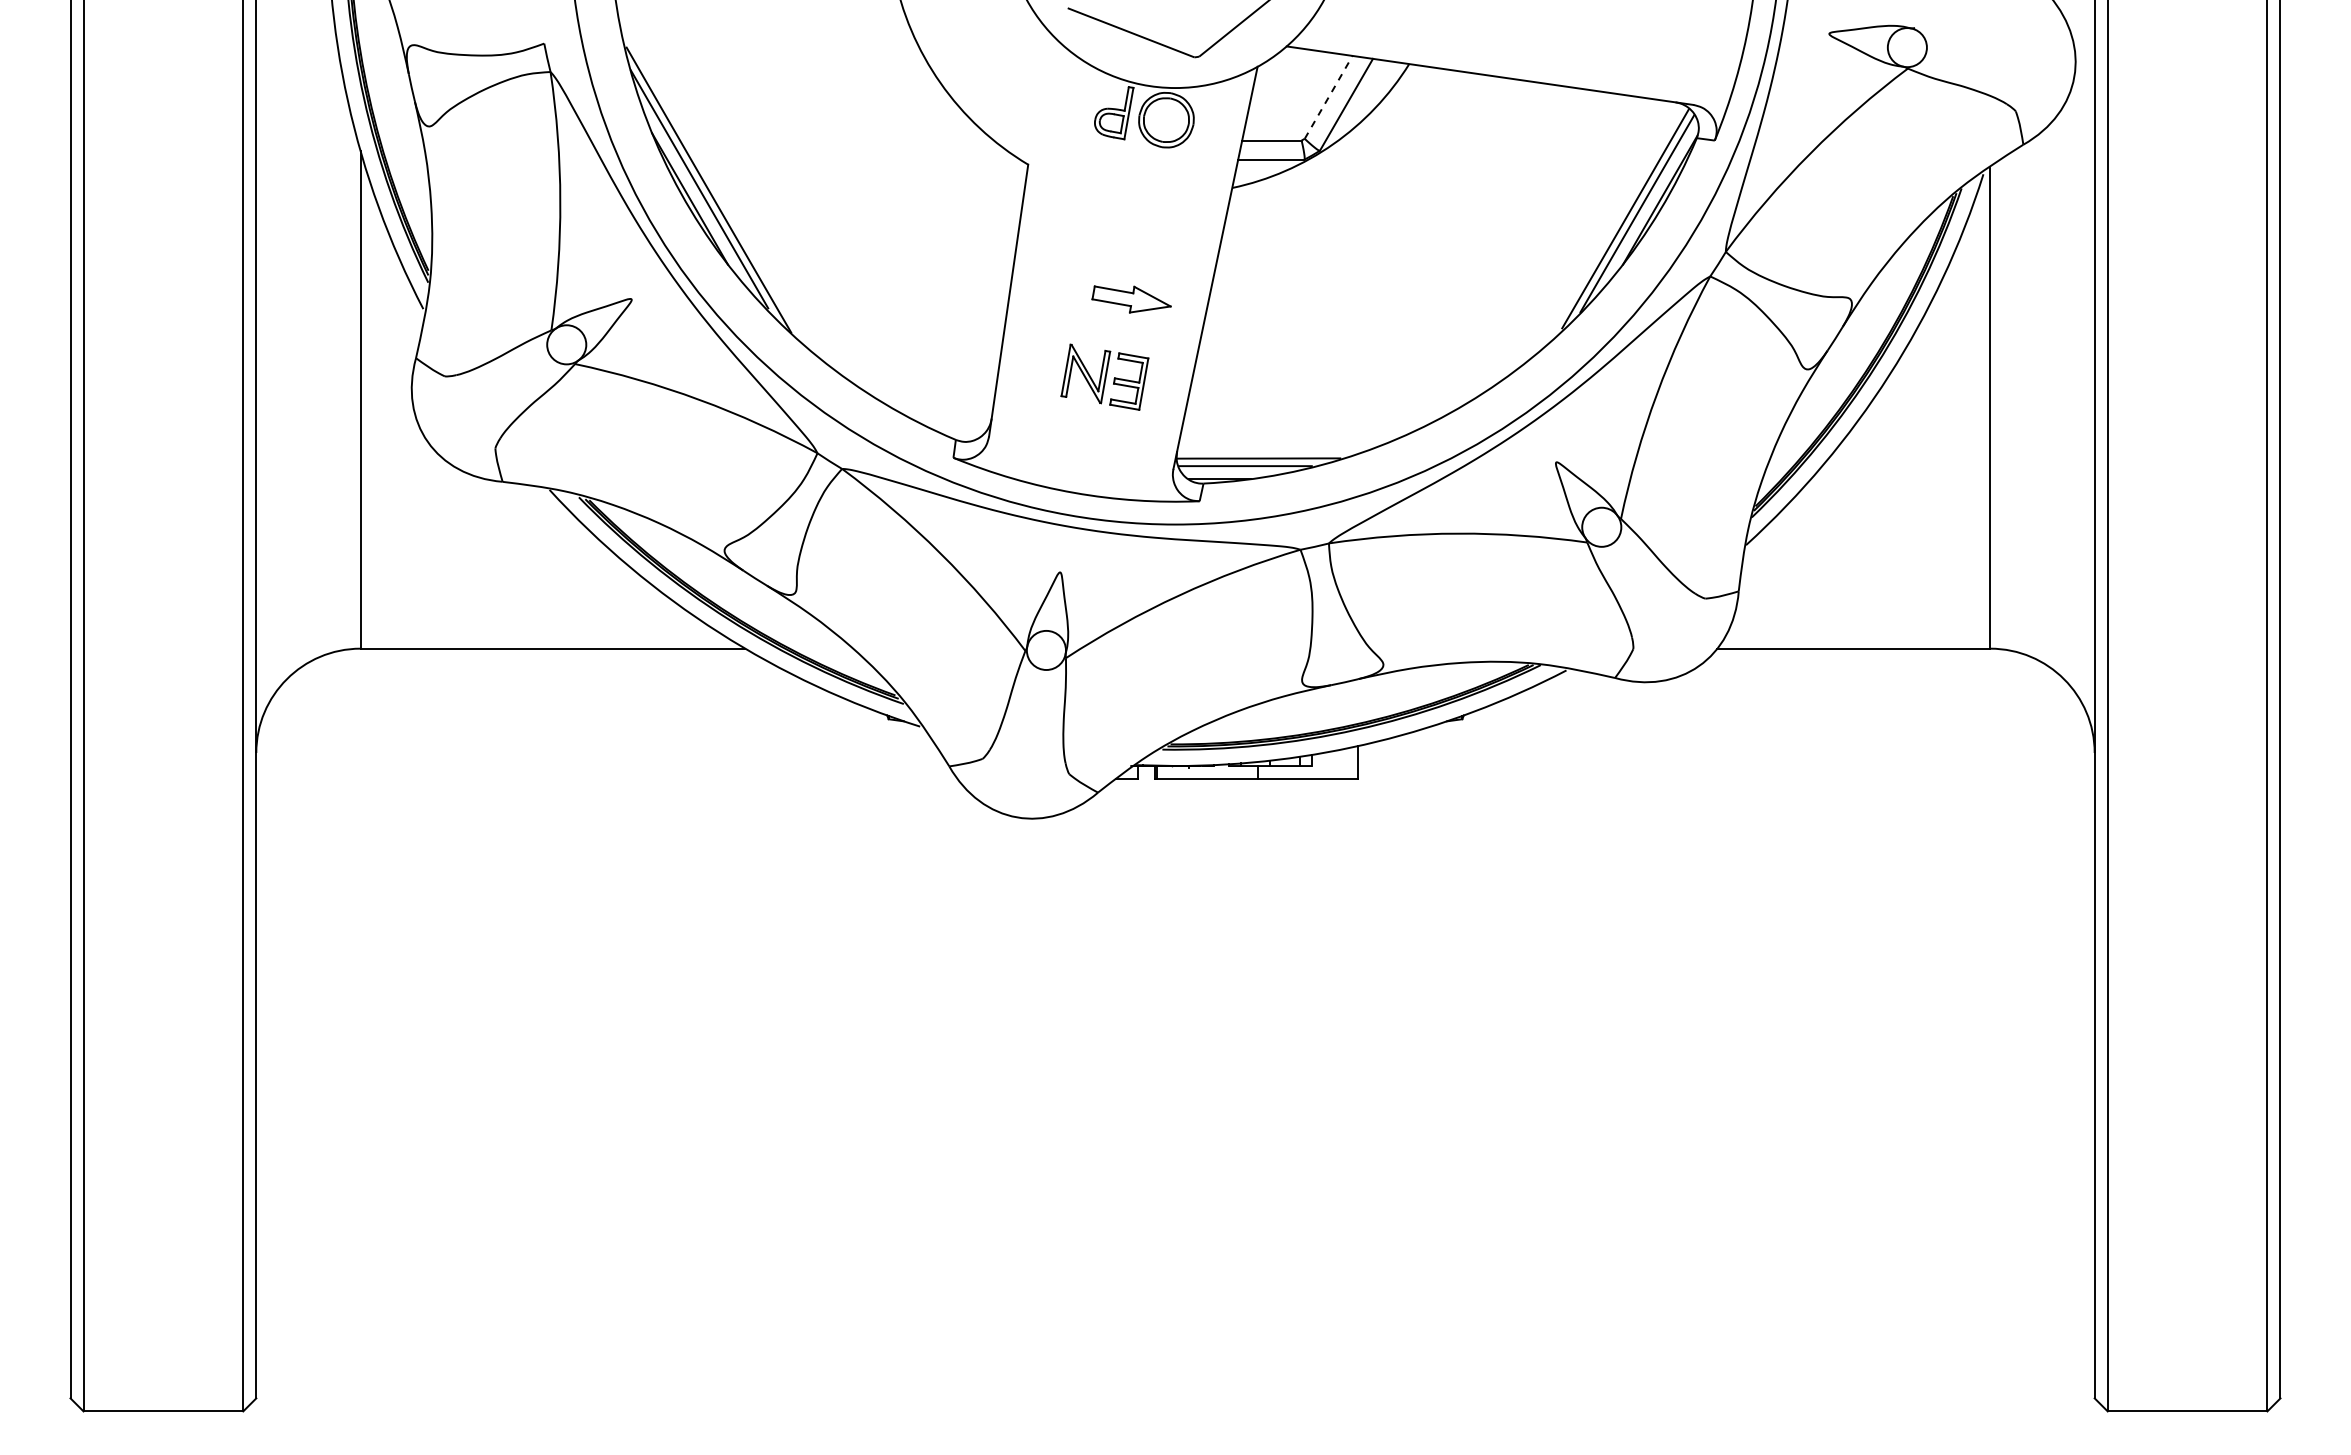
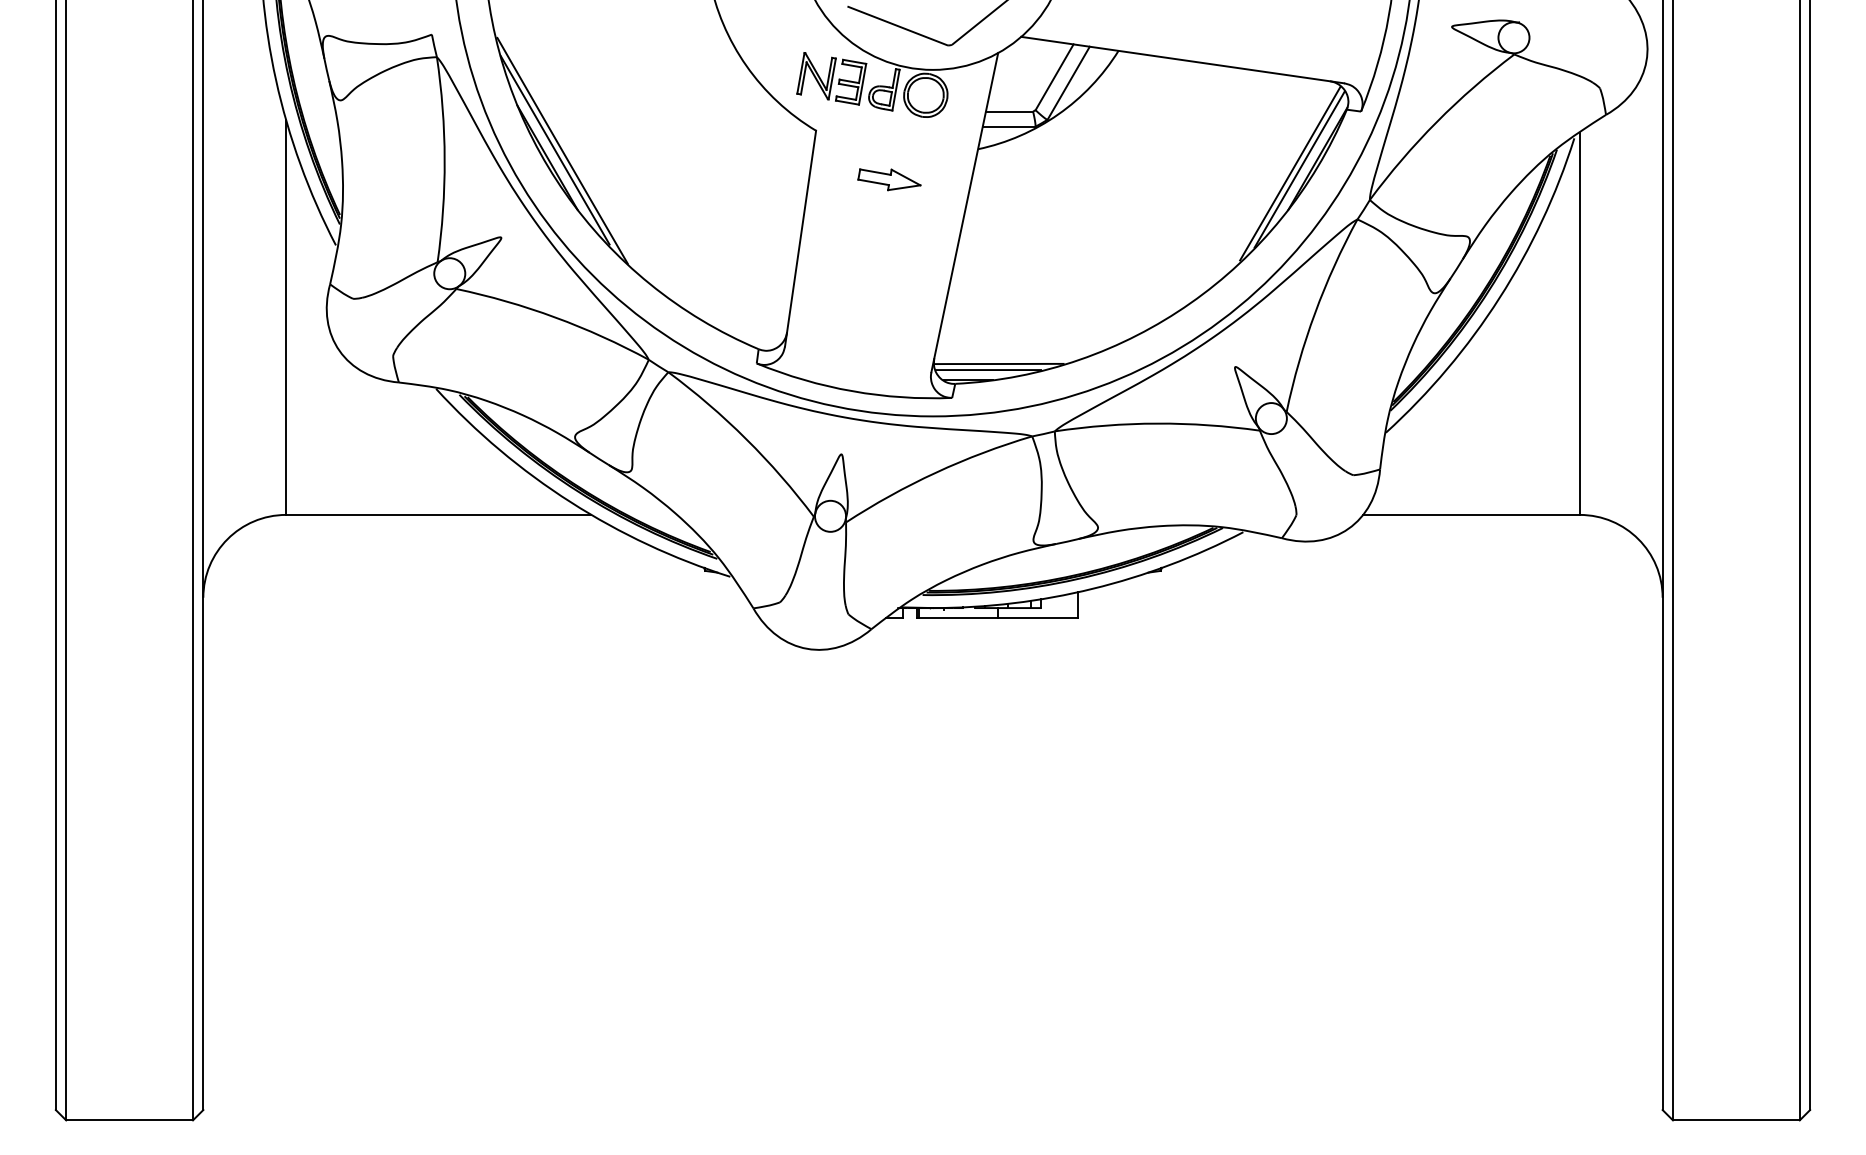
line: (1328, 97) -> (1054, 77), dashed -> solid
part: (1131, 299) -> (889, 179), moved
part: (1104, 376) -> (831, 78), moved

